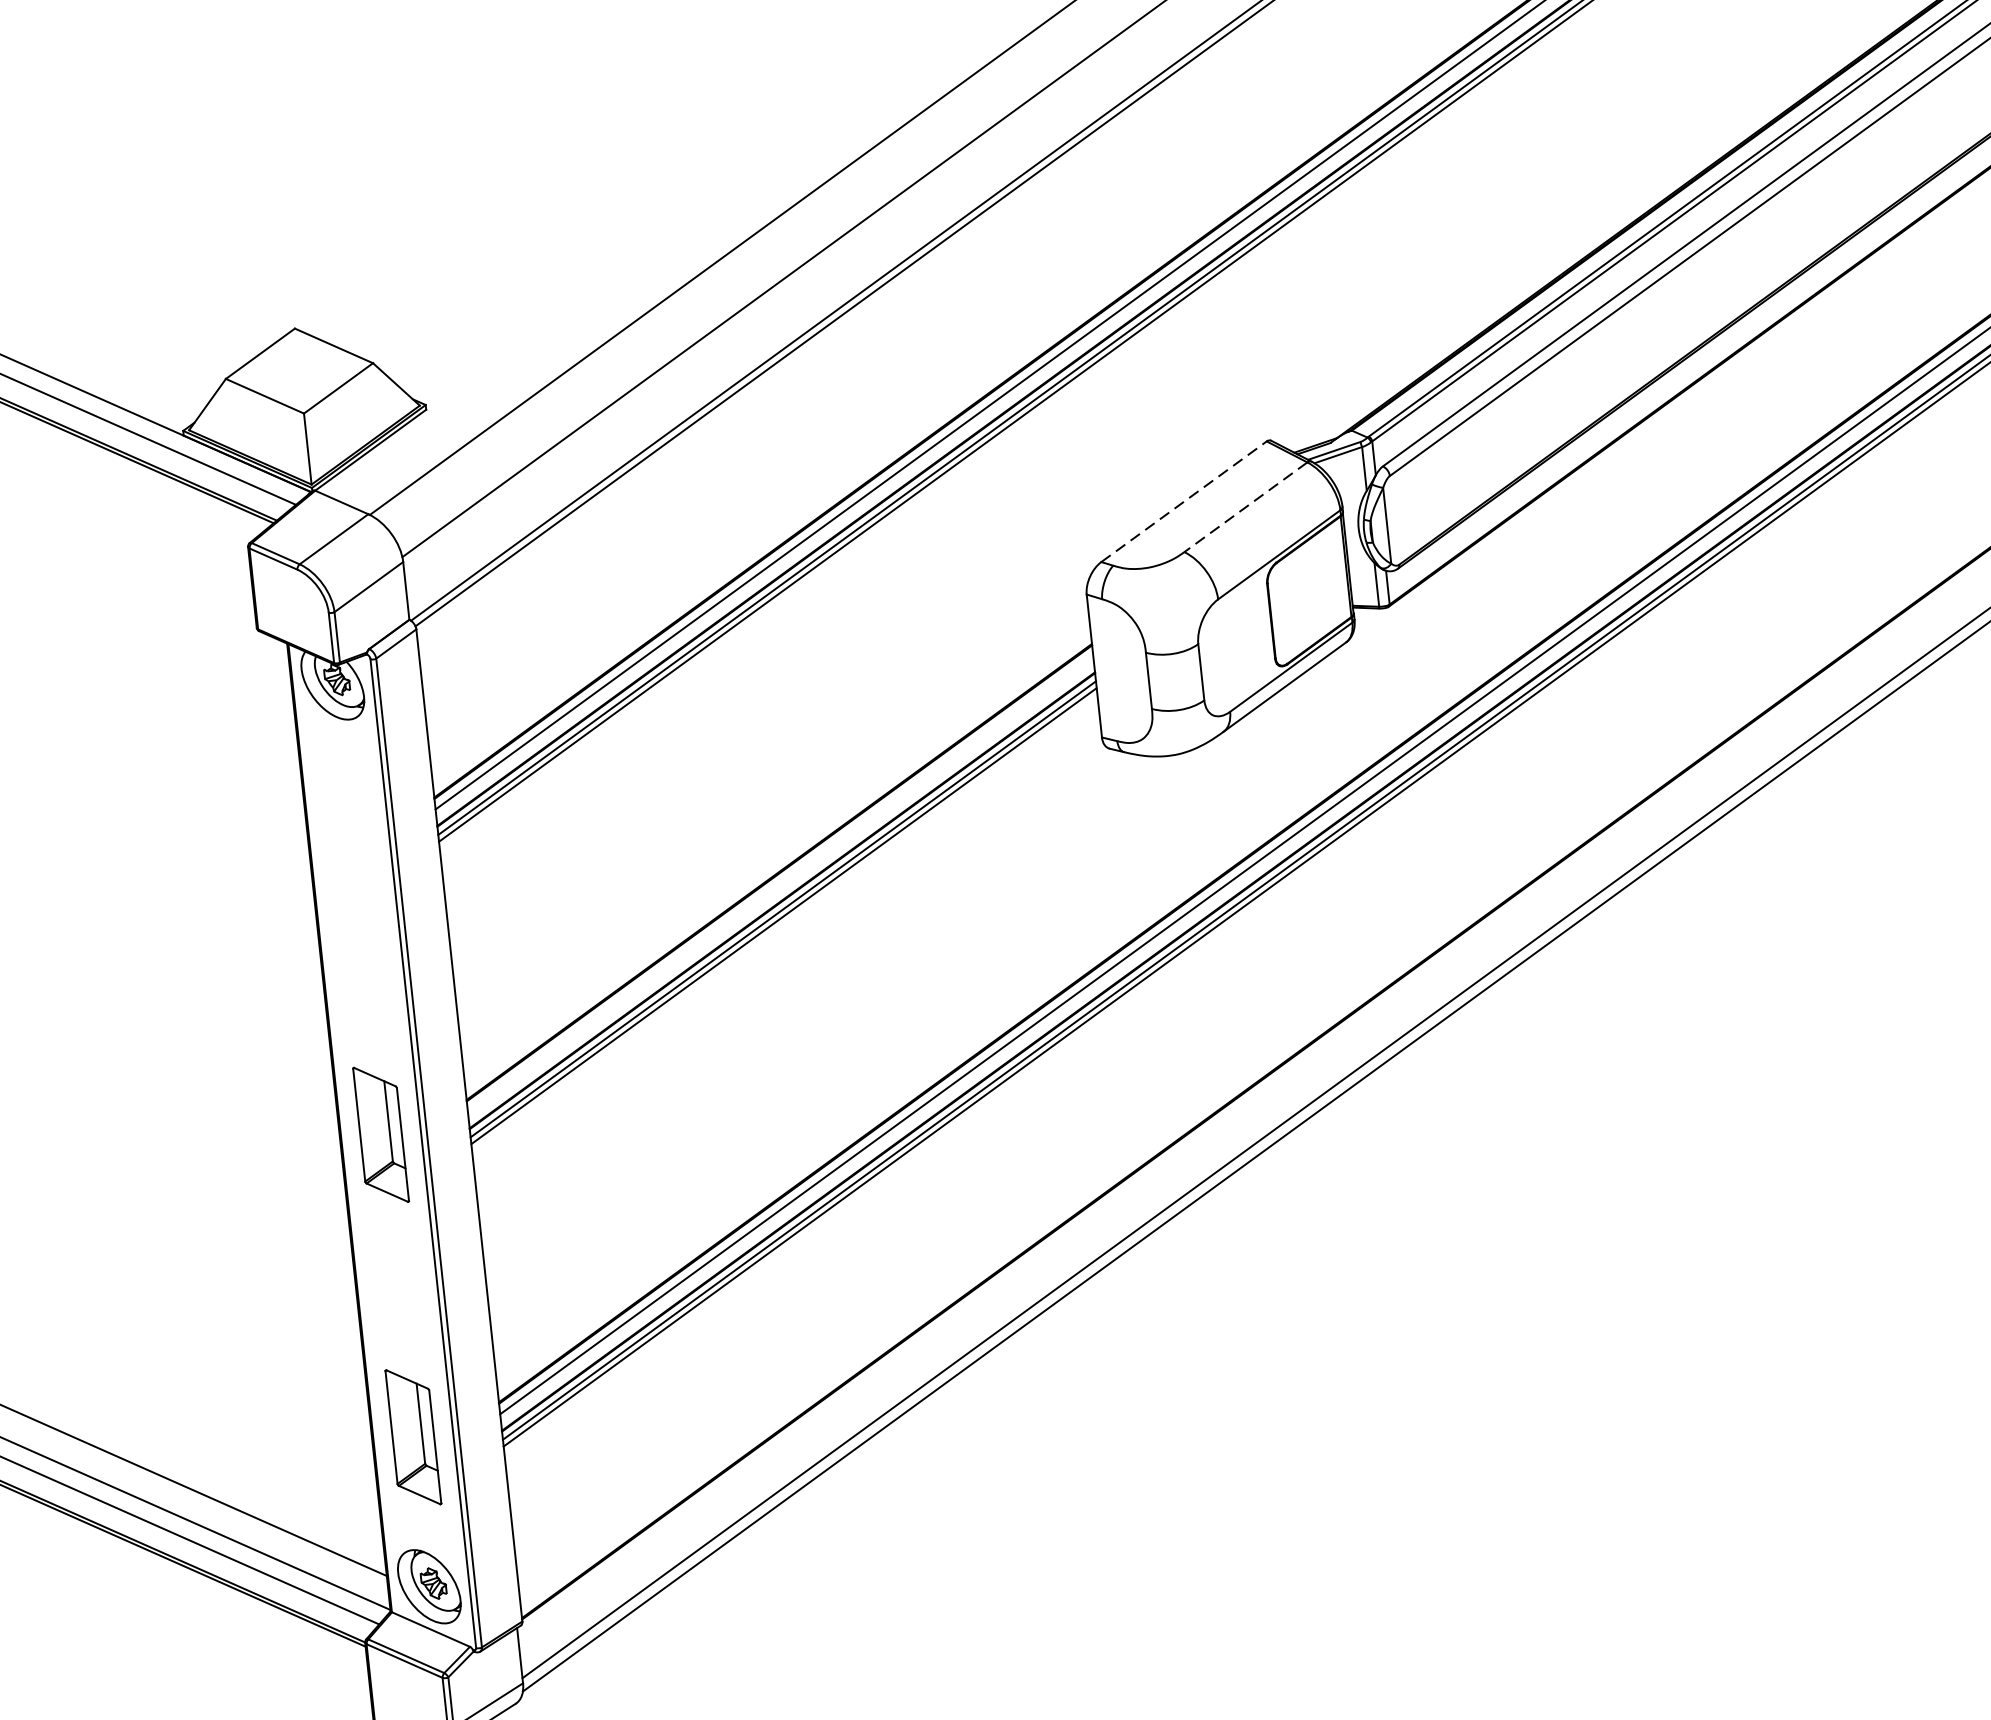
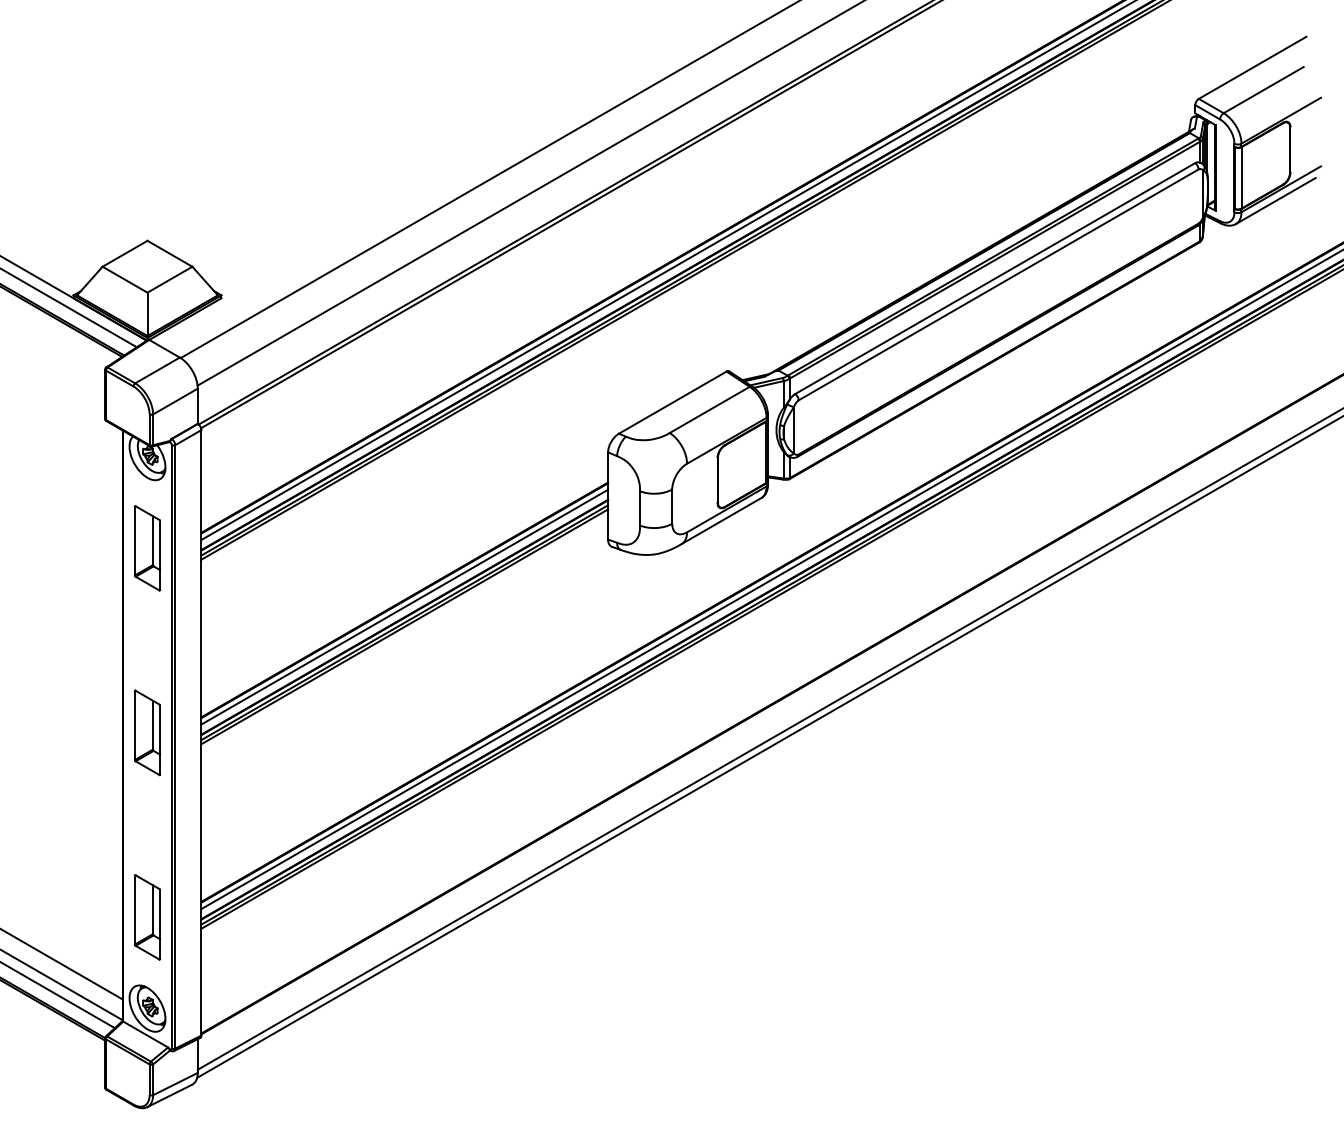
line: (1185, 501) -> (673, 402), dashed -> solid
line: (1245, 508) -> (709, 410), dashed -> solid
part: (348, 832) -> (147, 548), added
line: (780, 882) -> (404, 606), added

